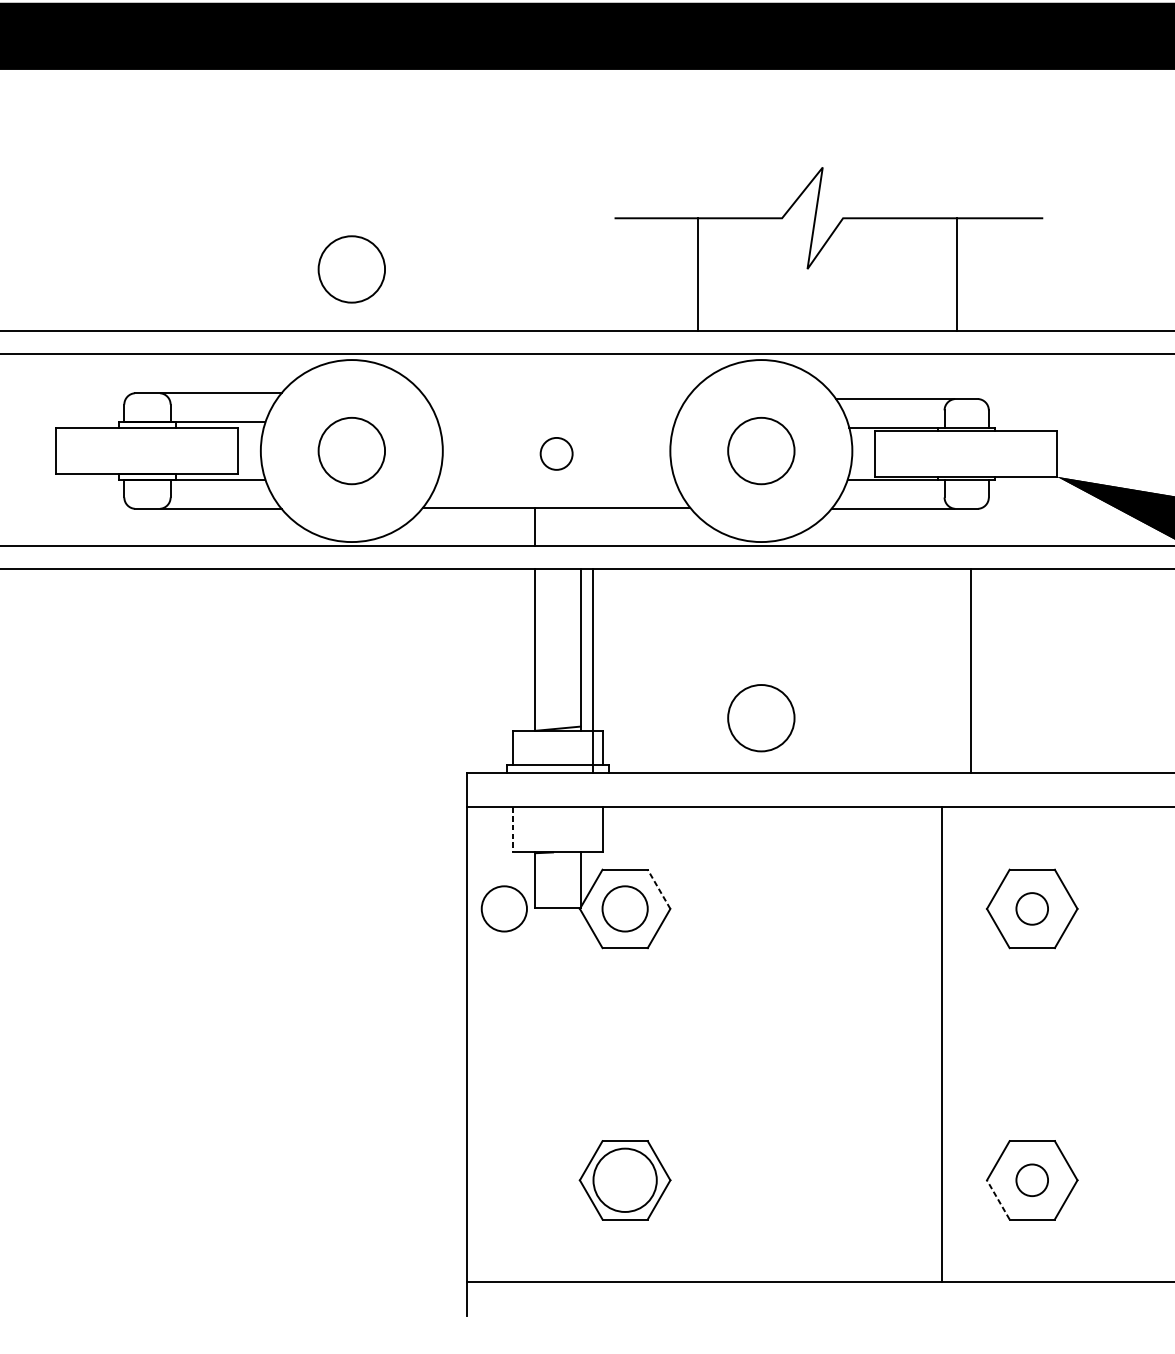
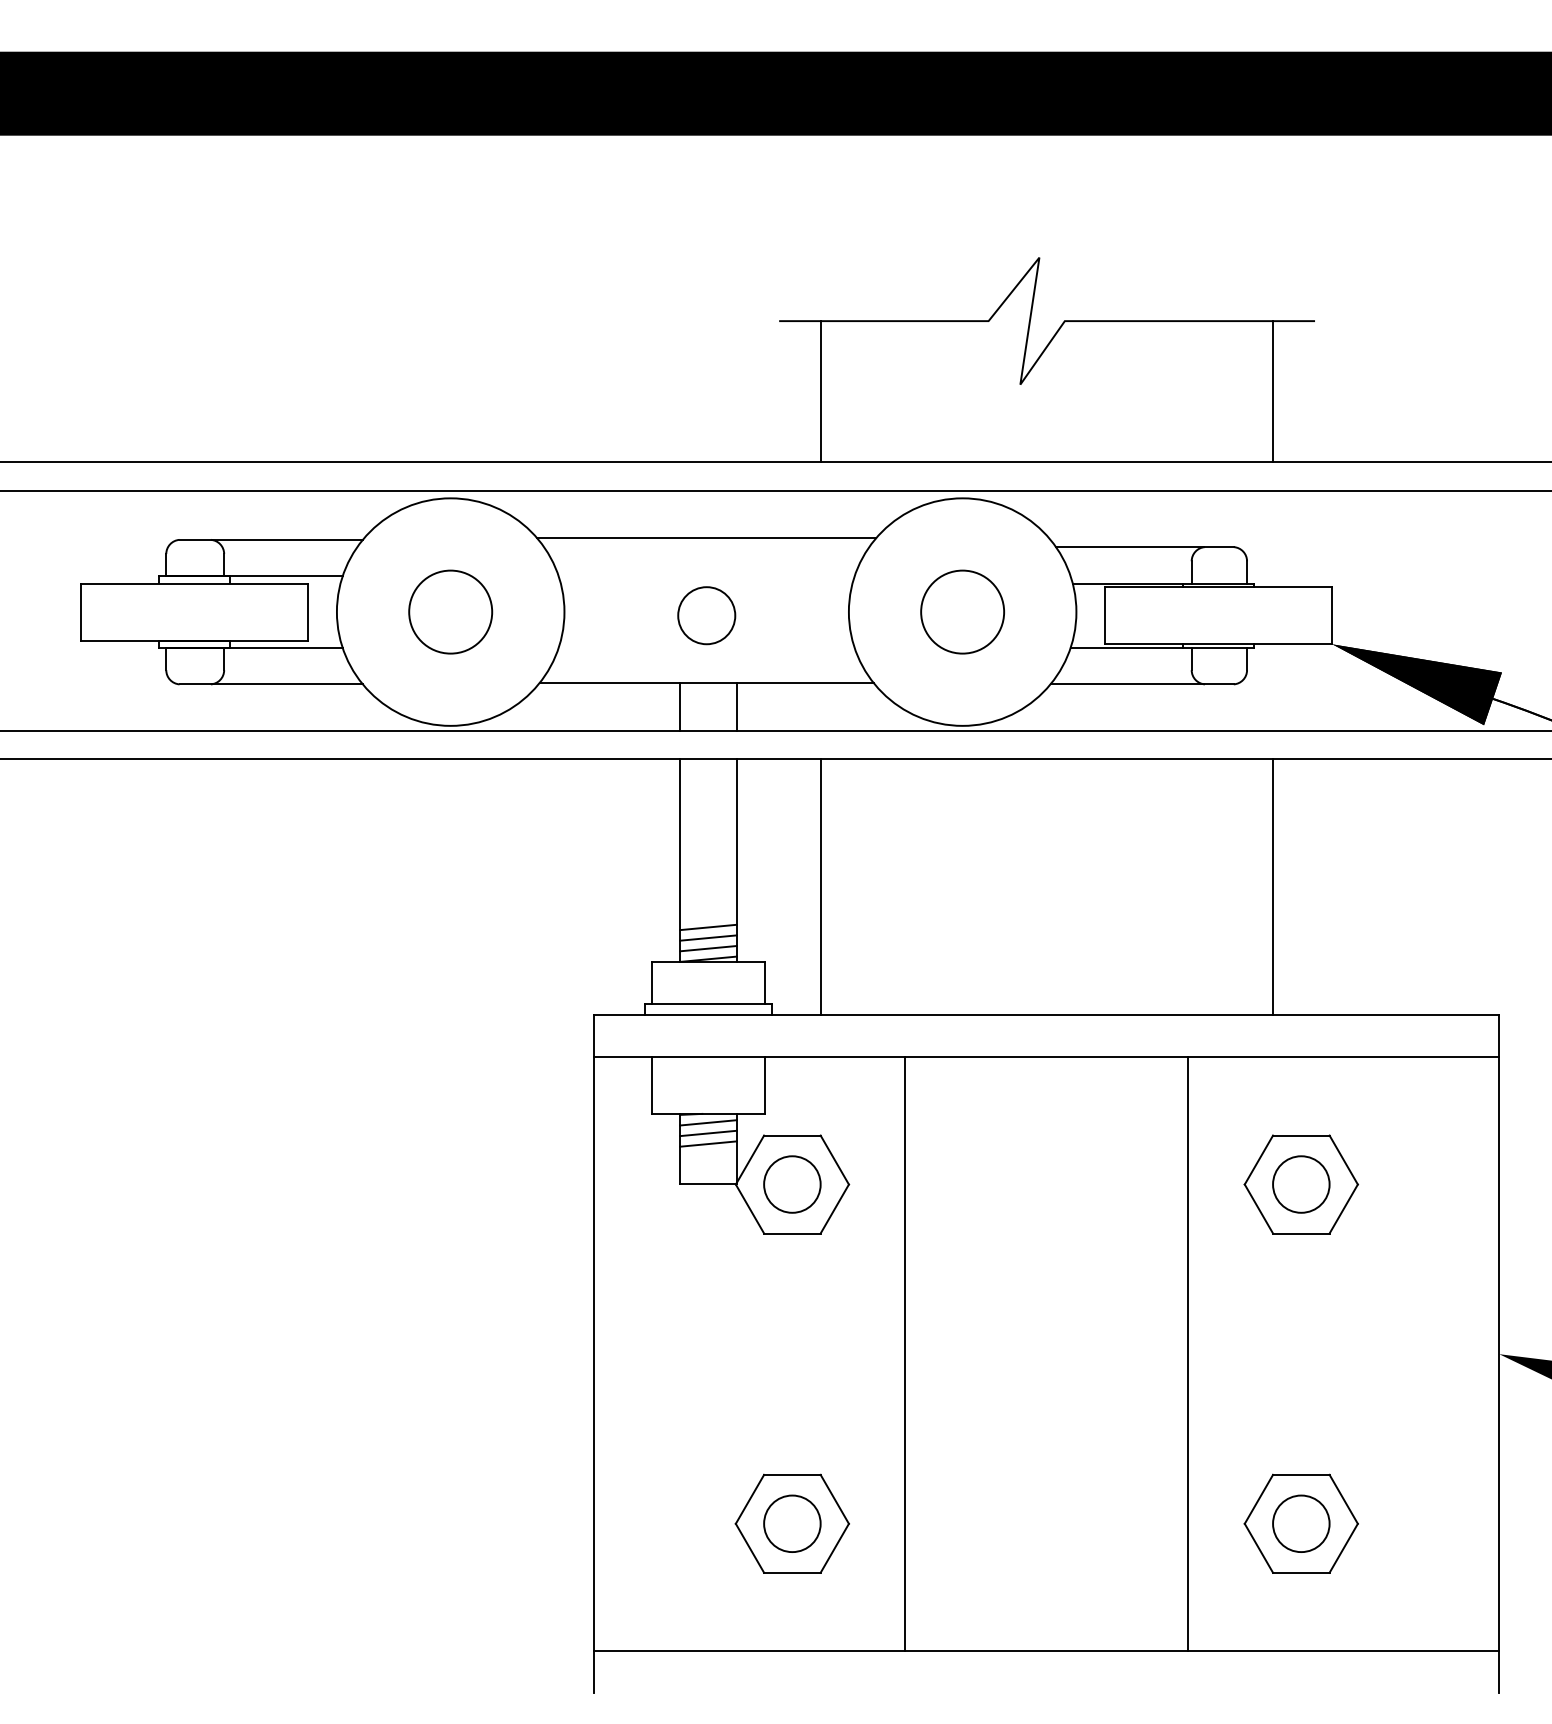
circle: (351, 268) -> (450, 384), removed
line: (698, 274) -> (820, 391), moved
line: (957, 274) -> (1273, 391), moved
line: (556, 391) -> (706, 537), added
circle: (556, 453) -> (706, 615), size x1.43
line: (581, 526) -> (737, 706), added
line: (592, 670) -> (820, 886), moved
line: (971, 670) -> (1273, 886), moved
line: (558, 703) -> (708, 927), added
line: (558, 711) -> (708, 937), added
circle: (761, 717) -> (962, 945), removed
line: (558, 720) -> (708, 948), added
line: (513, 830) -> (652, 1086), dashed -> solid
line: (558, 859) -> (708, 1122), added
line: (558, 868) -> (708, 1133), added
line: (558, 876) -> (708, 1143), added
line: (658, 888) -> (834, 1159), dashed -> solid
circle: (504, 908) -> (641, 1184), removed
circle: (1032, 908) -> (1301, 1184), size x1.43
line: (715, 1044) -> (905, 1354), added
circle: (625, 1180) -> (792, 1523), size x0.71
circle: (1032, 1180) -> (1301, 1523), size x1.43
line: (998, 1199) -> (1258, 1547), dashed -> solid

